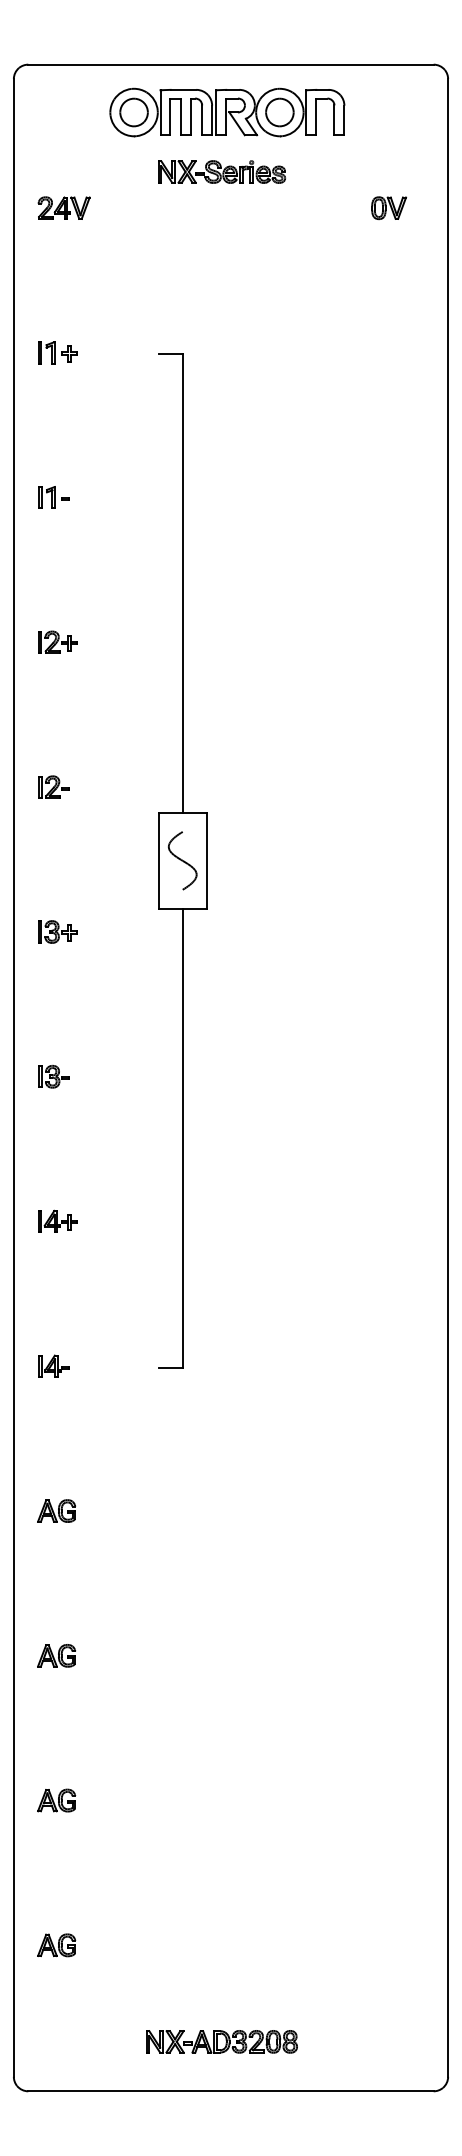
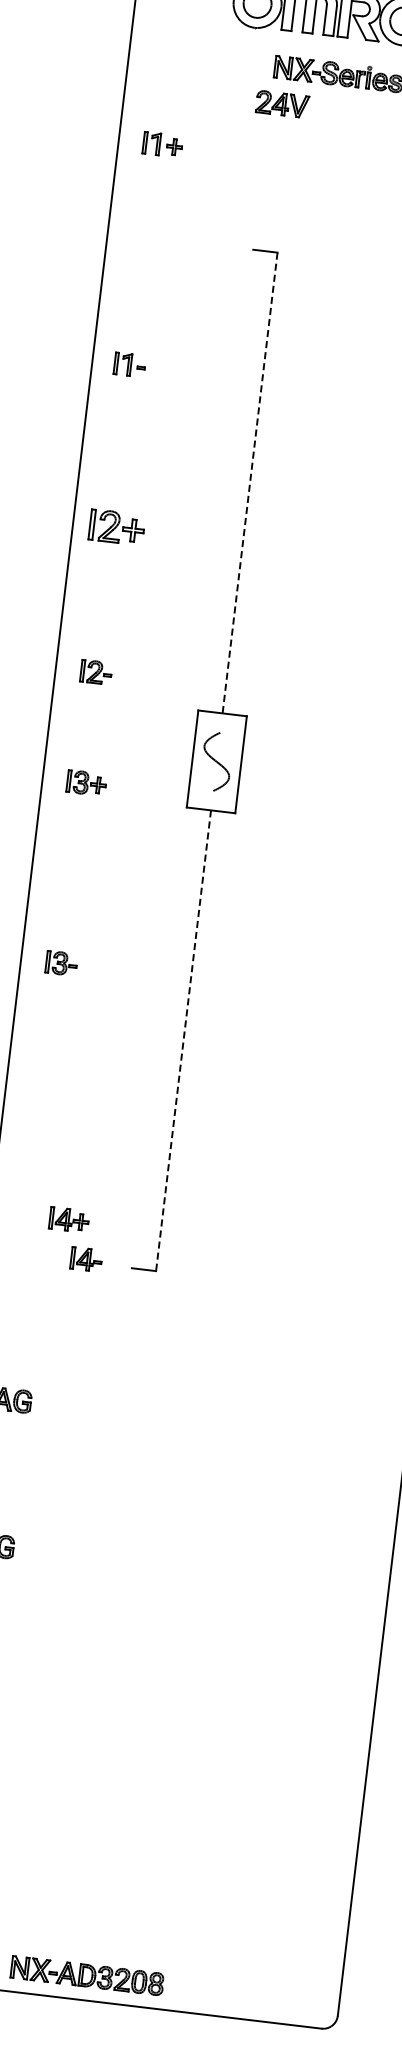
part: (63, 207) -> (281, 103), moved
part: (57, 352) -> (162, 144), moved
part: (53, 497) -> (129, 364), moved
line: (182, 583) -> (249, 483), solid -> dashed
part: (57, 641) -> (117, 526), size x1.4
part: (57, 931) -> (86, 782), moved
line: (182, 1138) -> (183, 1040), solid -> dashed
part: (57, 1220) -> (69, 1218), moved
part: (53, 1365) -> (85, 1258), moved
part: (221, 2041) -> (87, 1975), moved

